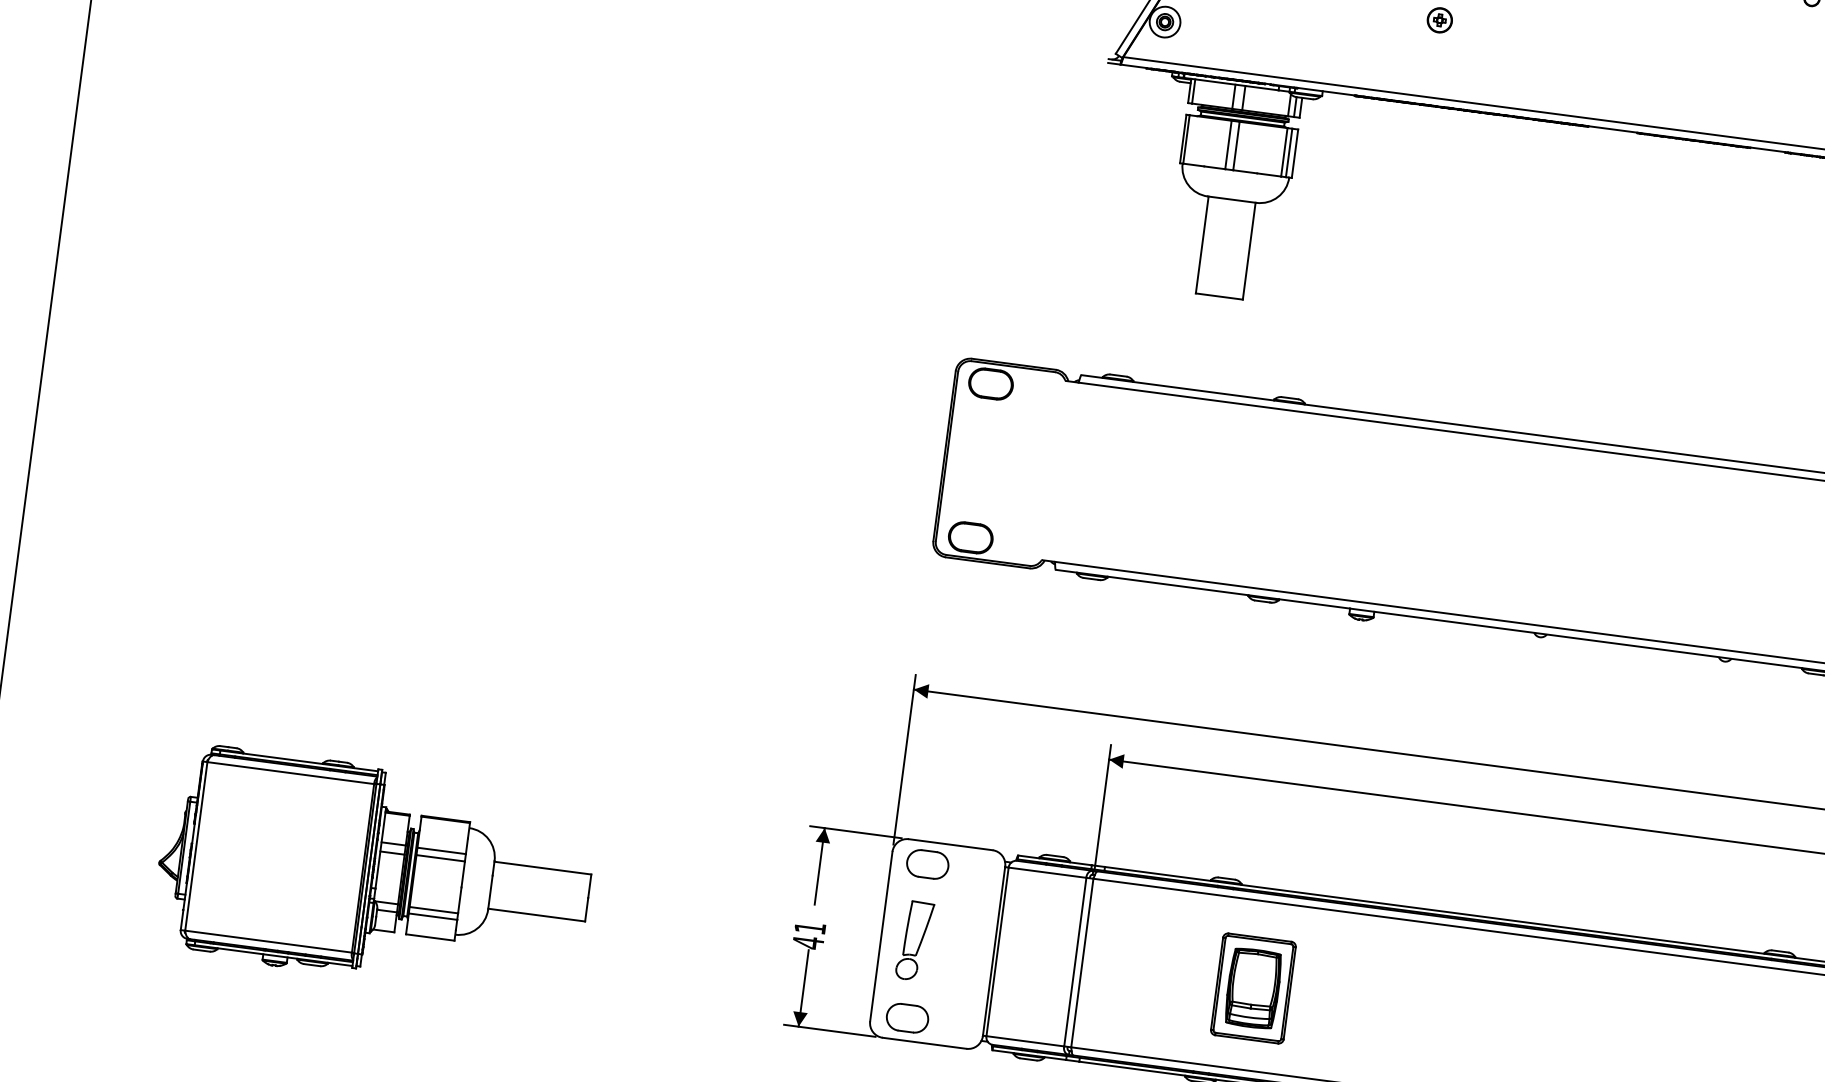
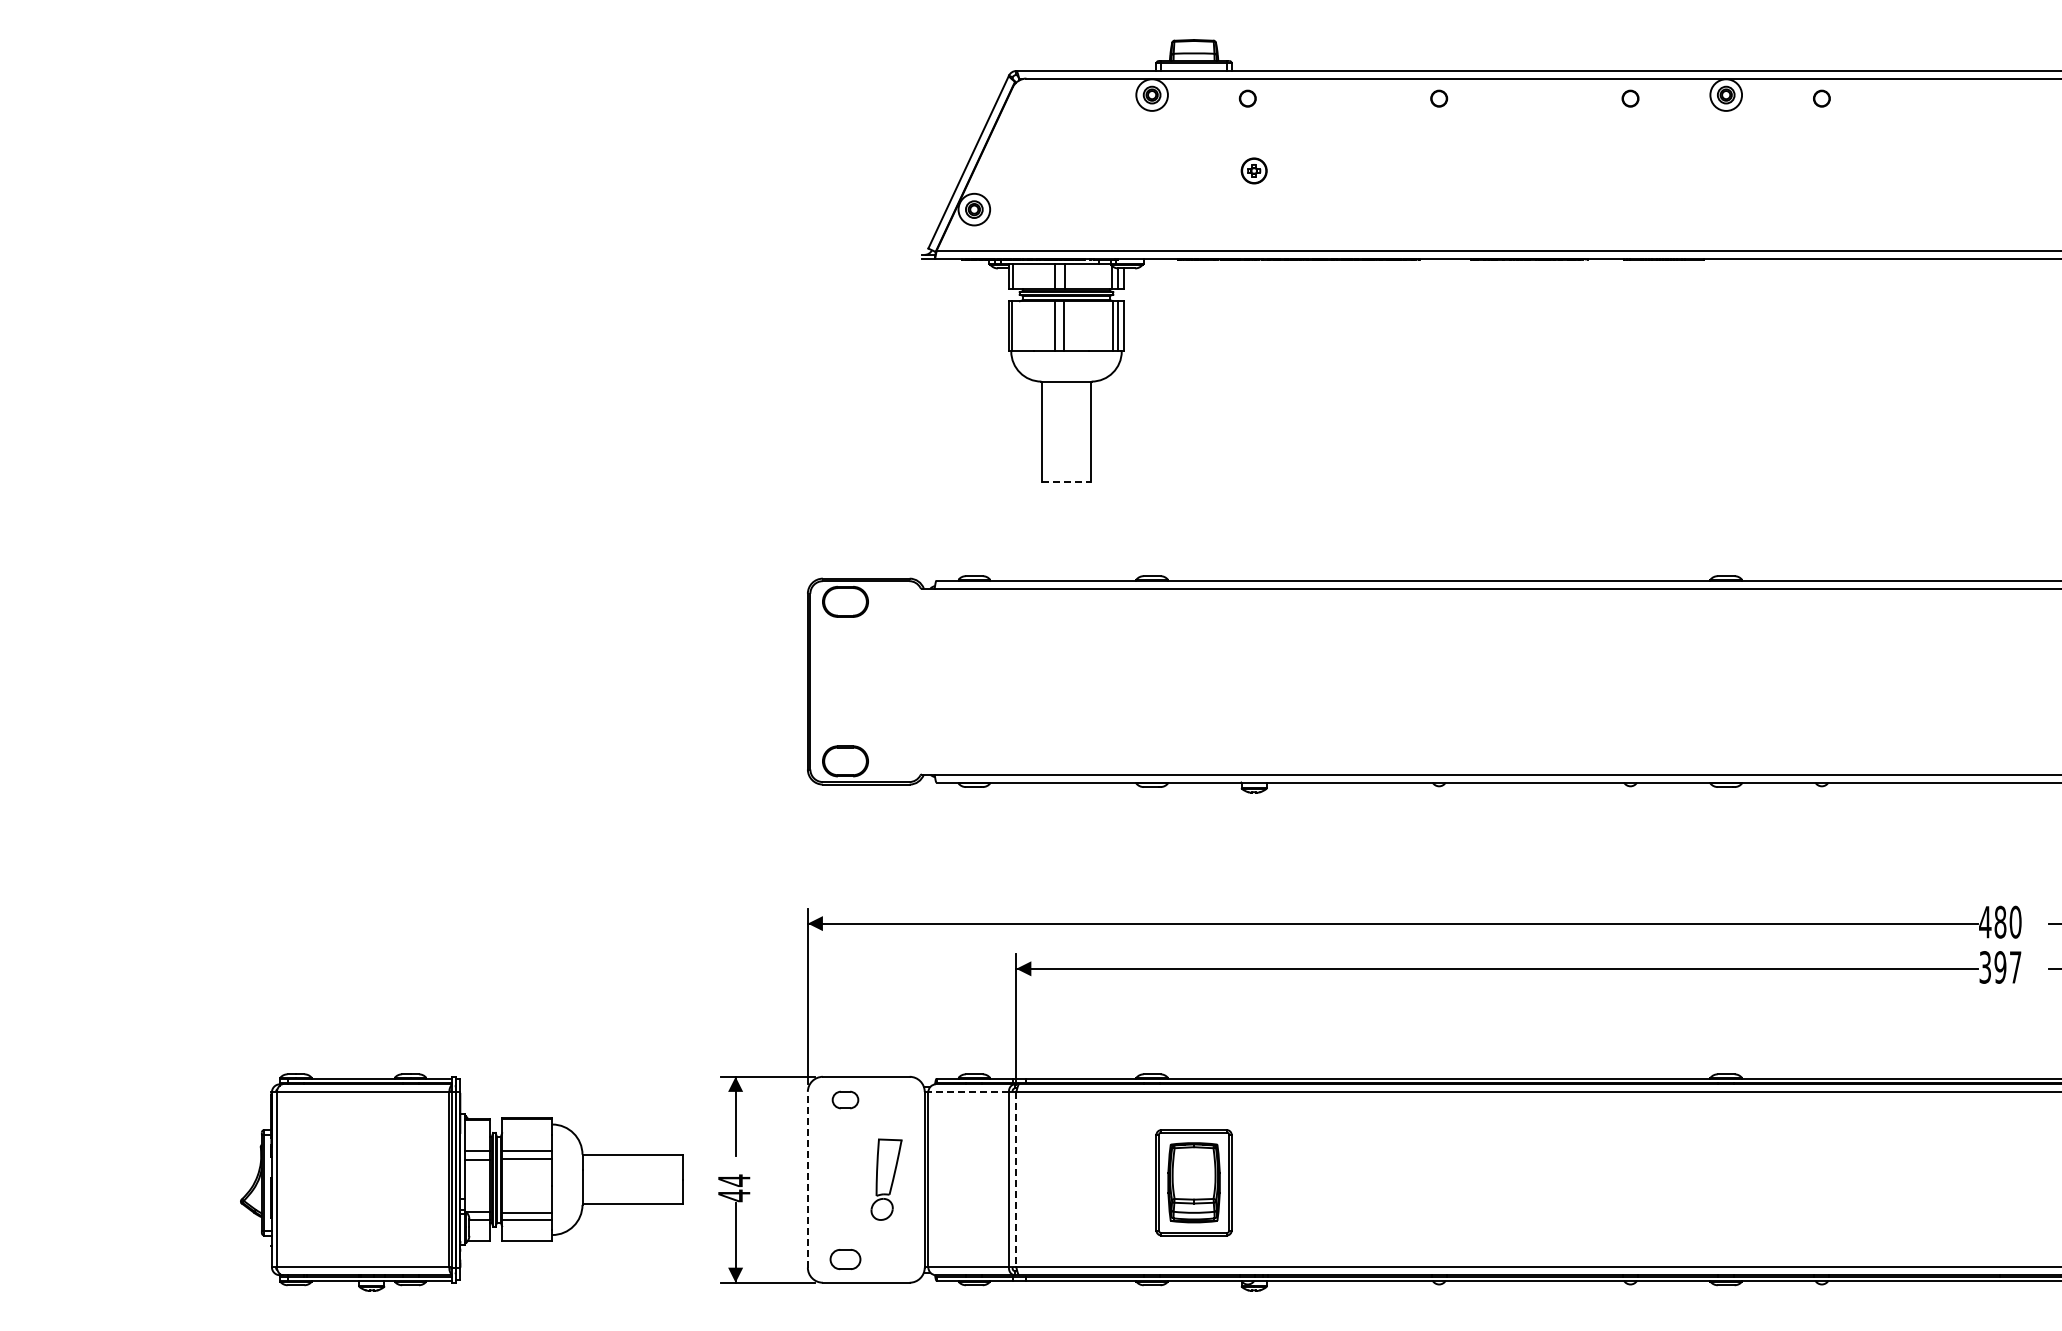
line: (1220, 297) -> (1067, 482), solid -> dashed
part: (927, 863) -> (845, 1099), size x0.6
part: (374, 872) -> (461, 1182), moved
line: (1047, 872) -> (968, 1092), solid -> dashed
text: (810, 927) -> (734, 1180), 41 -> 44
line: (881, 936) -> (807, 1179), solid -> dashed
part: (914, 940) -> (886, 1179), moved
line: (1082, 963) -> (1016, 1180), solid -> dashed
part: (907, 1018) -> (845, 1259), size x0.7

